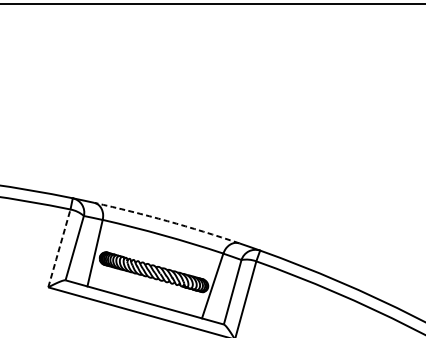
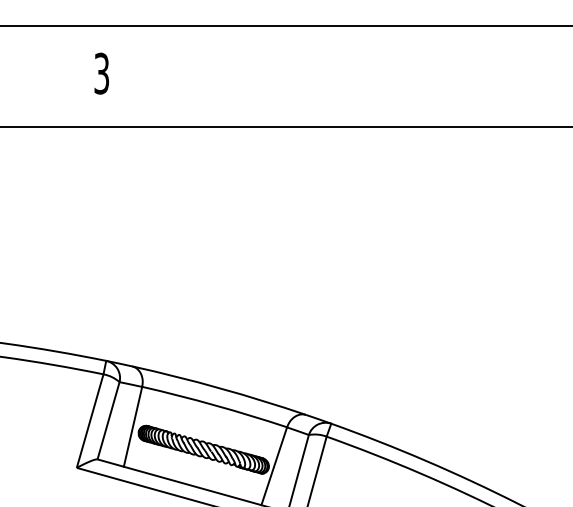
arc: (167, 221) -> (219, 388), dashed -> solid
line: (59, 248) -> (90, 421), dashed -> solid

